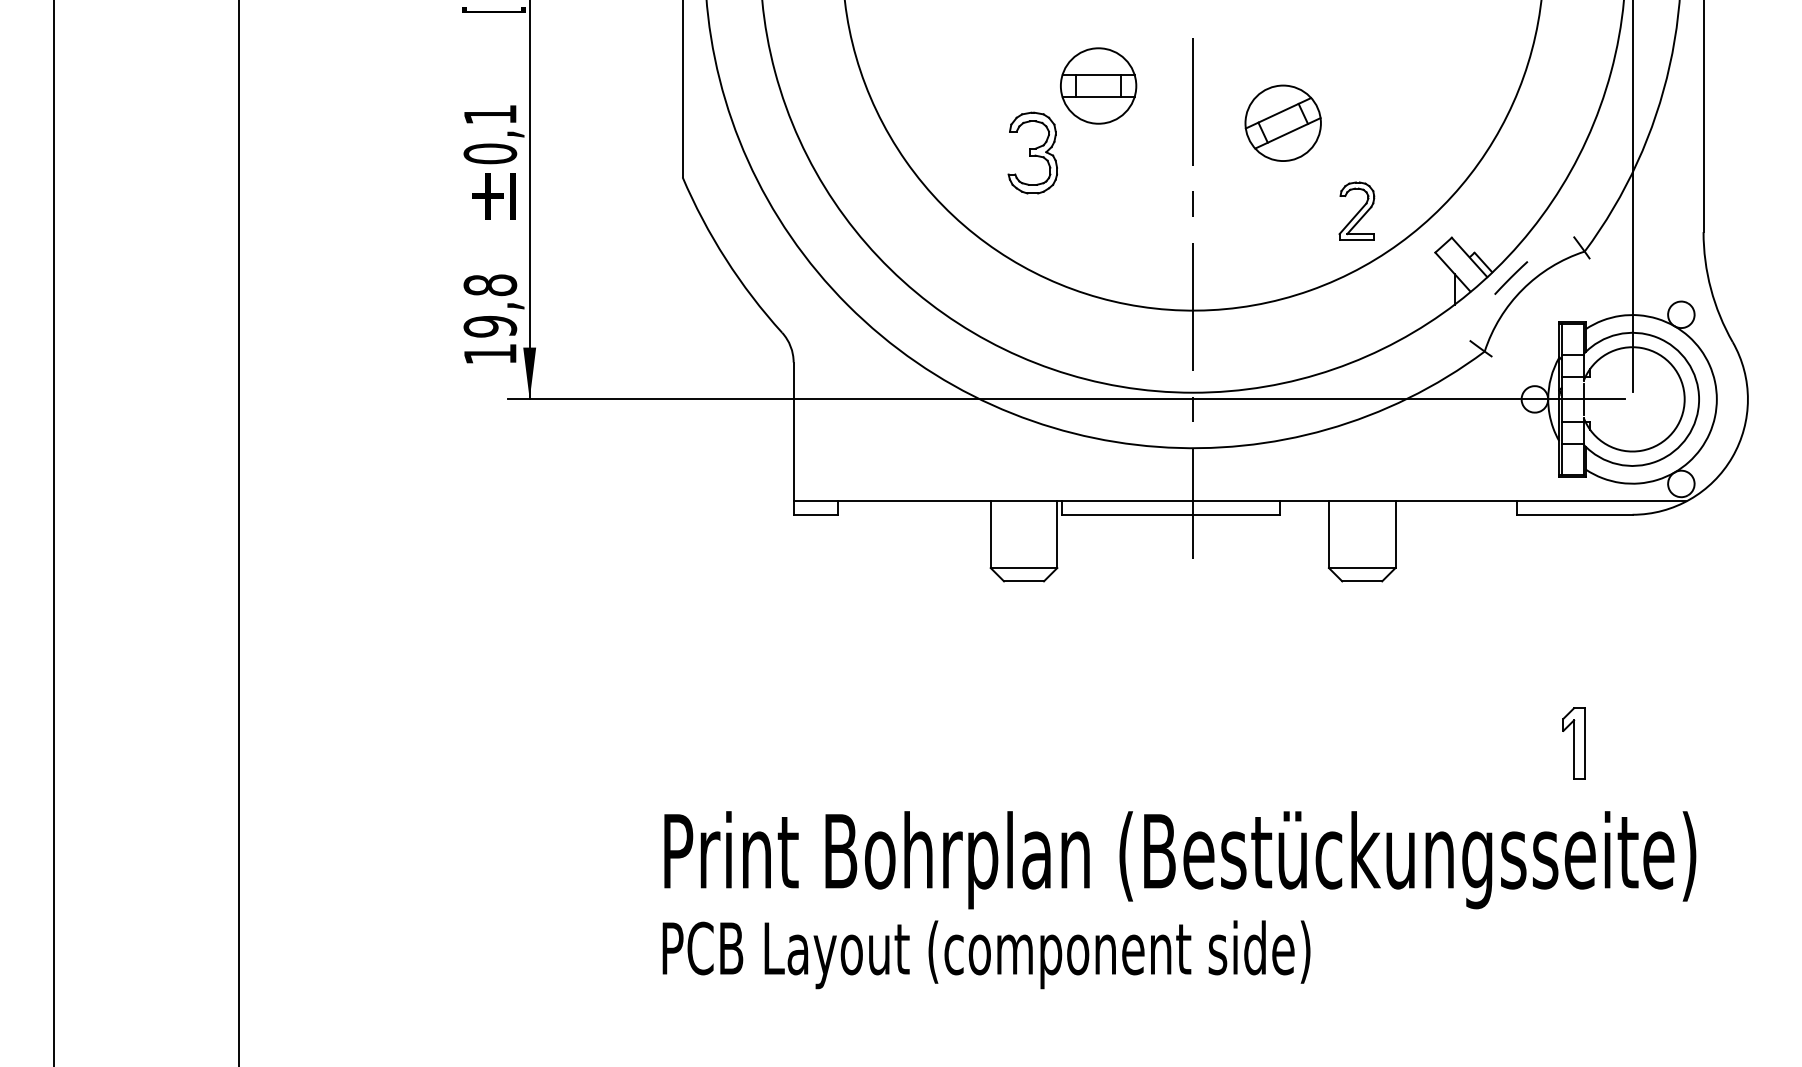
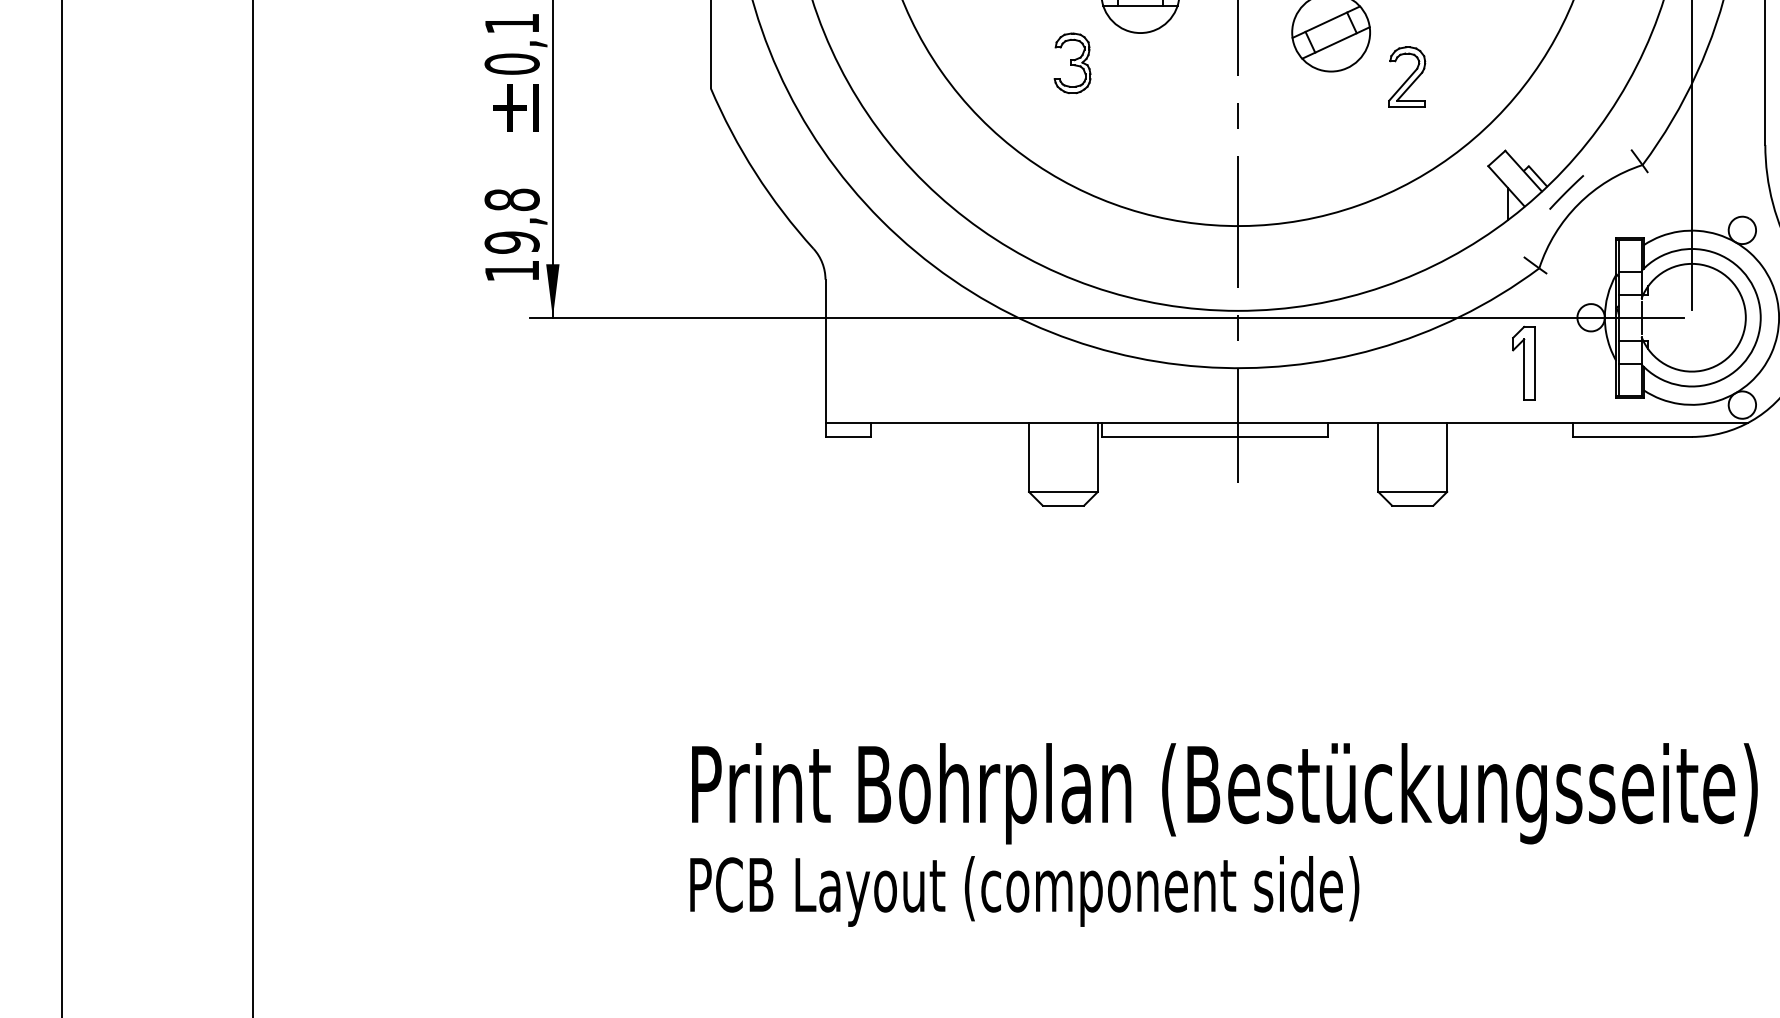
part: (1032, 152) -> (1072, 62), size x0.71
part: (1356, 210) -> (1406, 76), moved
part: (1573, 743) -> (1523, 363), moved

